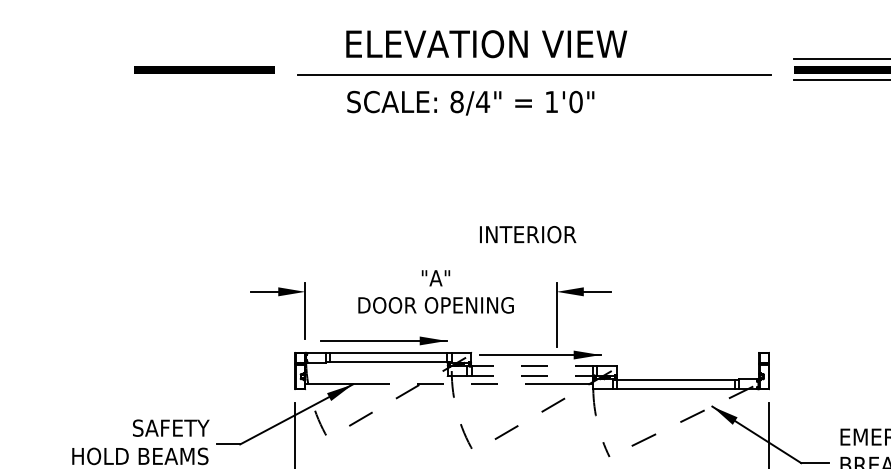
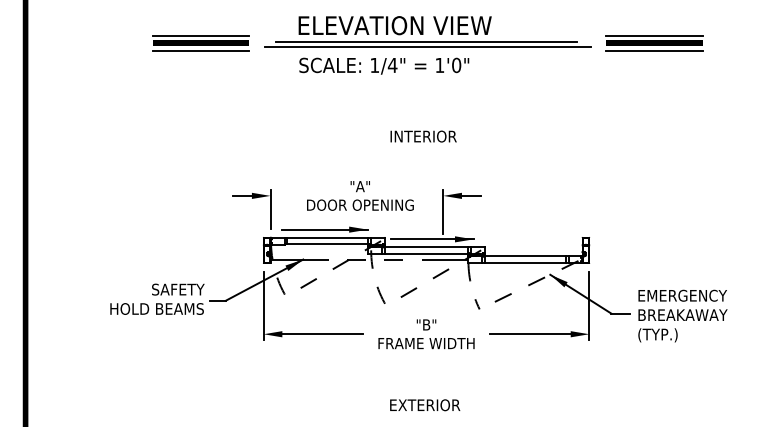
line: (203, 58) -> (200, 35), added
line: (532, 67) -> (426, 41), added
line: (203, 80) -> (200, 50), added
text: (456, 102) -> (374, 65), 8/4" -> 1/4"
text: (527, 234) -> (423, 136), moved
line: (532, 366) -> (426, 247), dashed -> solid
line: (532, 375) -> (426, 253), dashed -> solid

